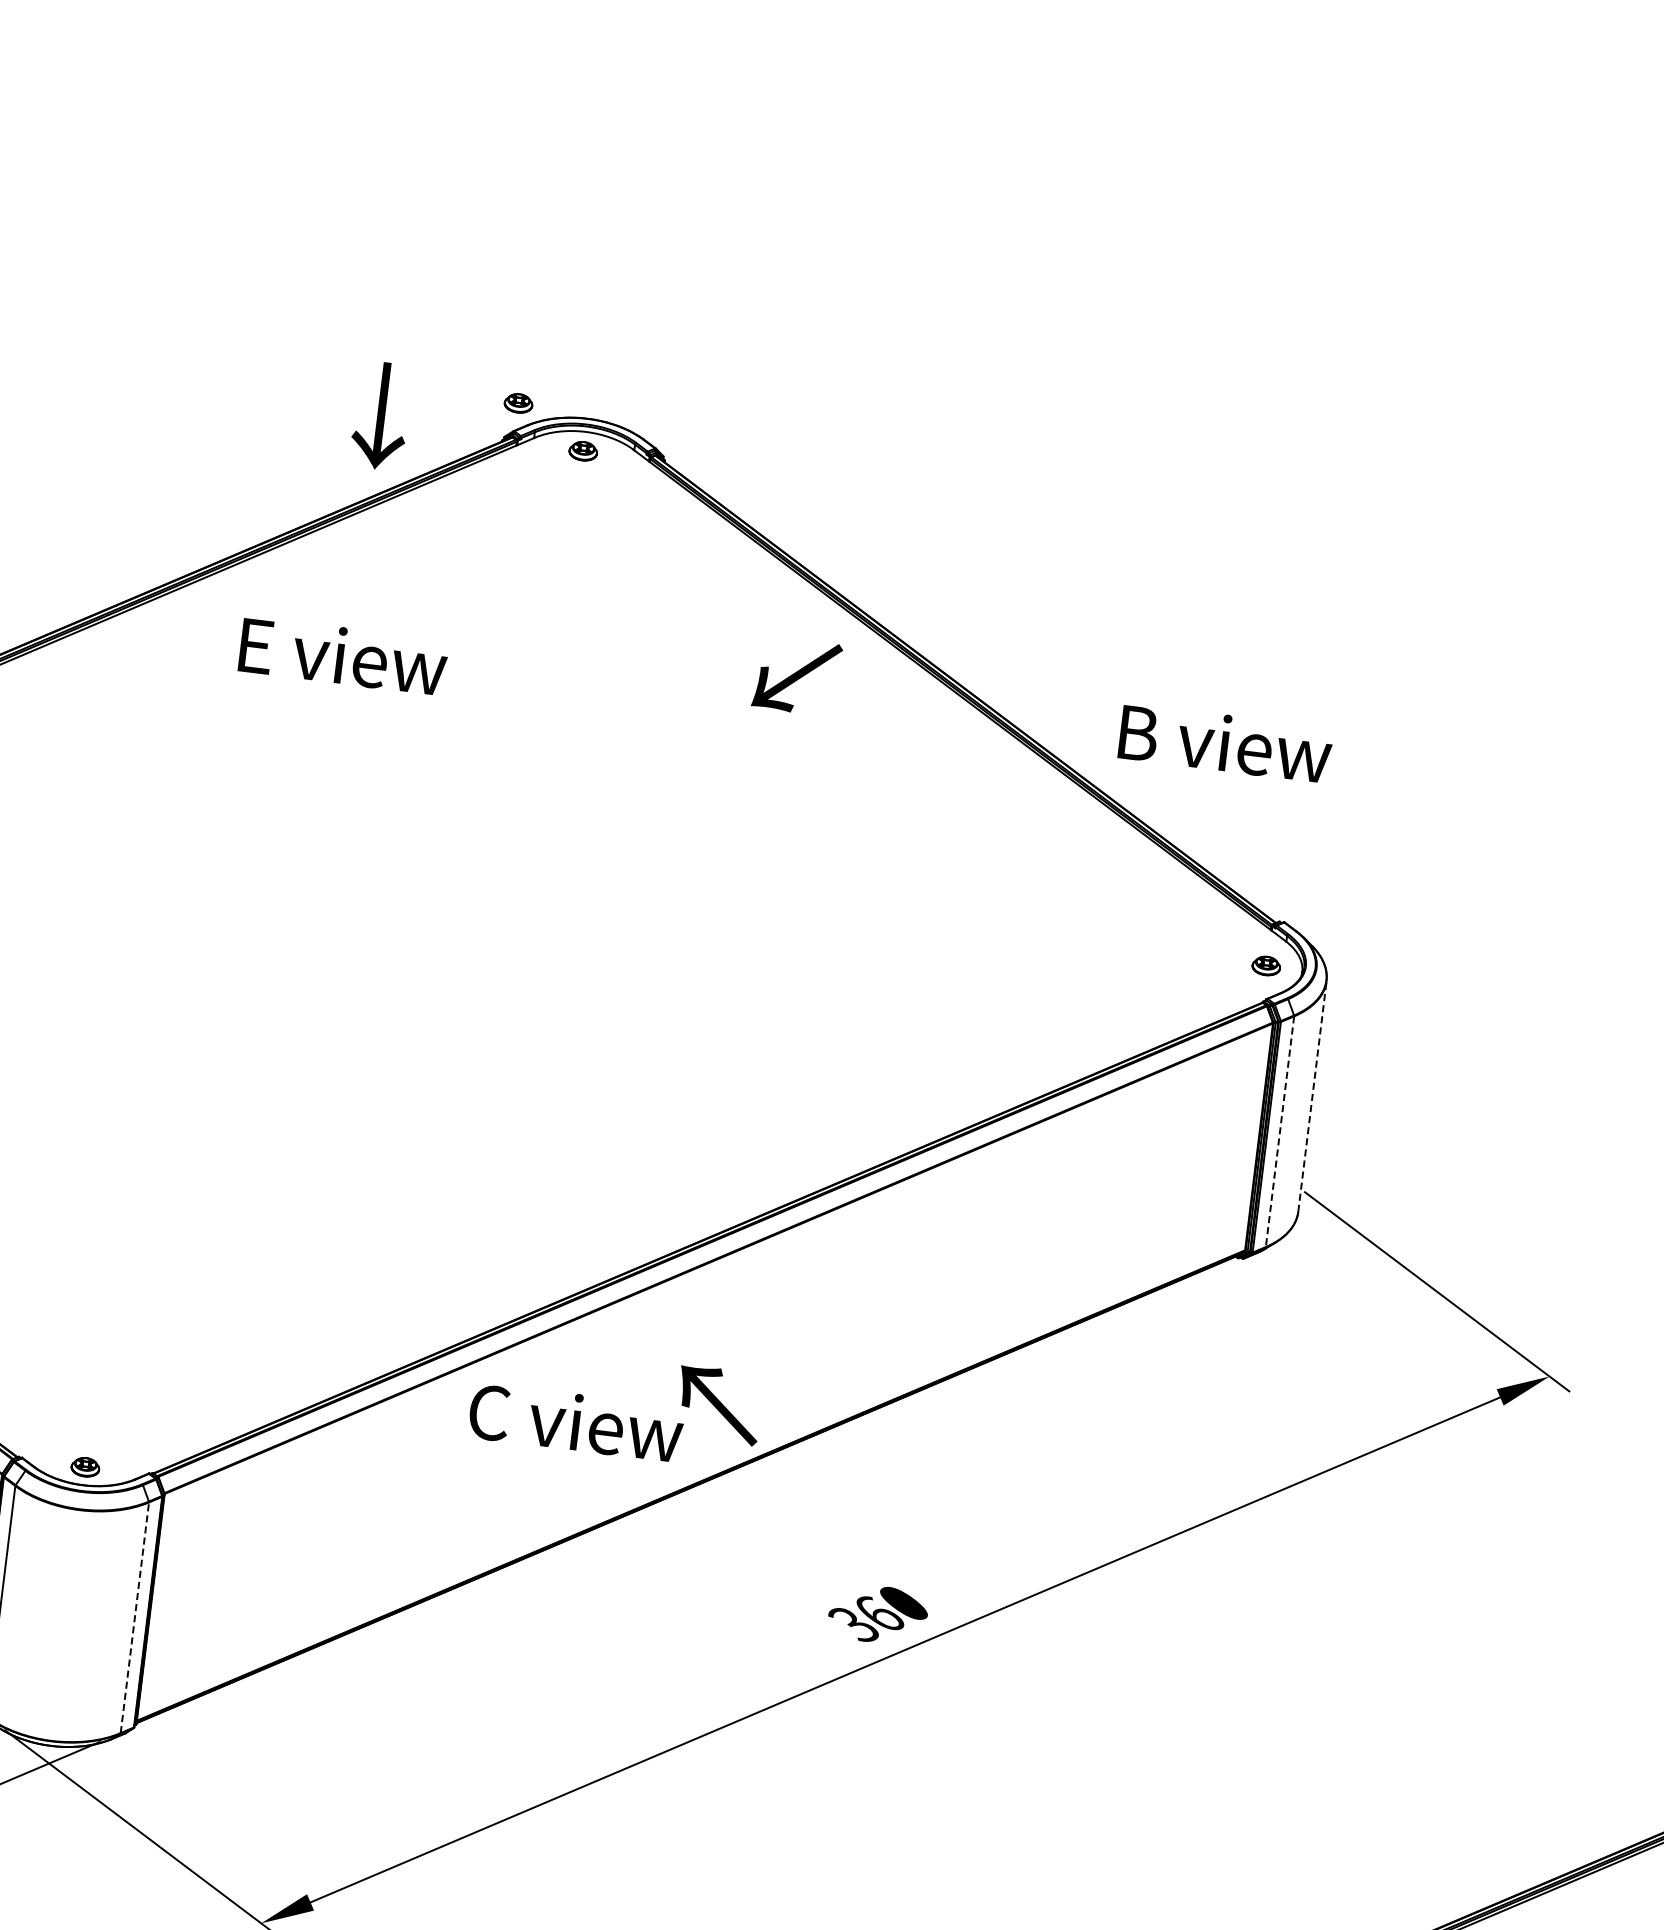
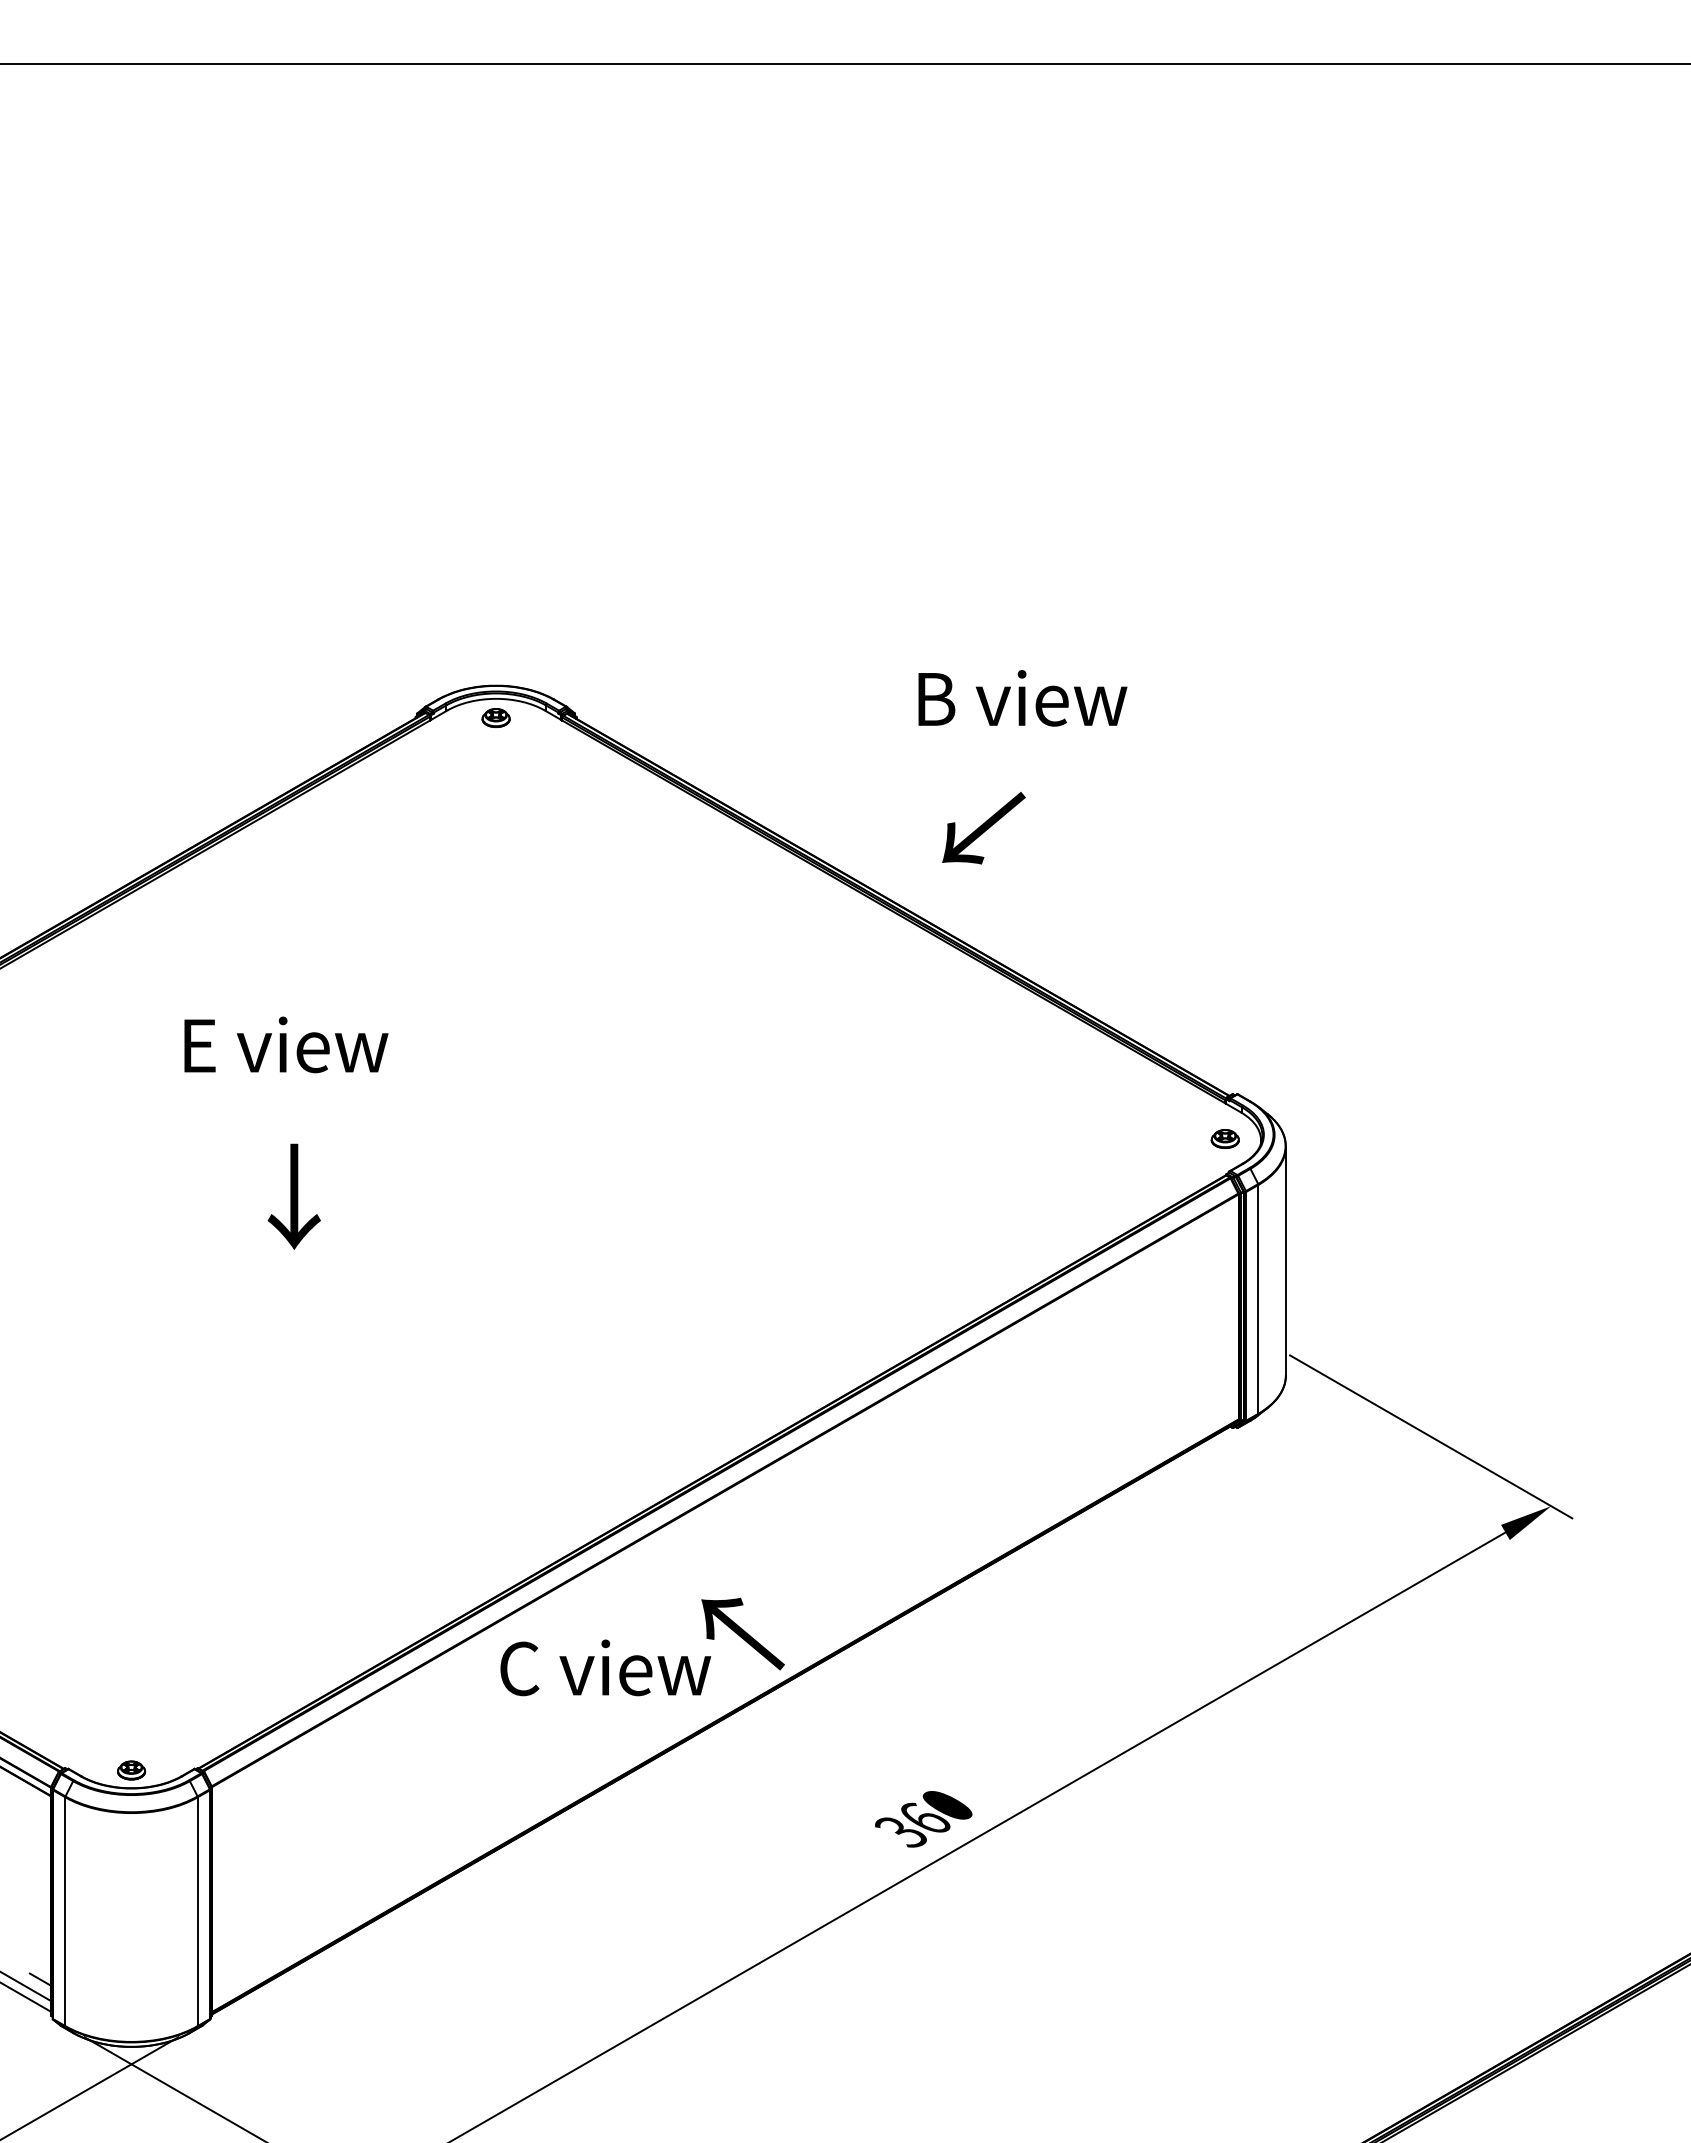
part: (518, 402) -> (426, 678), removed
text: (380, 415) -> (293, 1196), moved
text: (343, 655) -> (286, 1044), moved
text: (796, 676) -> (983, 828), moved
text: (1225, 743) -> (1022, 698), moved
line: (1312, 1095) -> (1285, 1260), dashed -> solid
line: (1280, 1131) -> (1258, 1299), dashed -> solid
line: (134, 1617) -> (197, 1911), dashed -> solid

